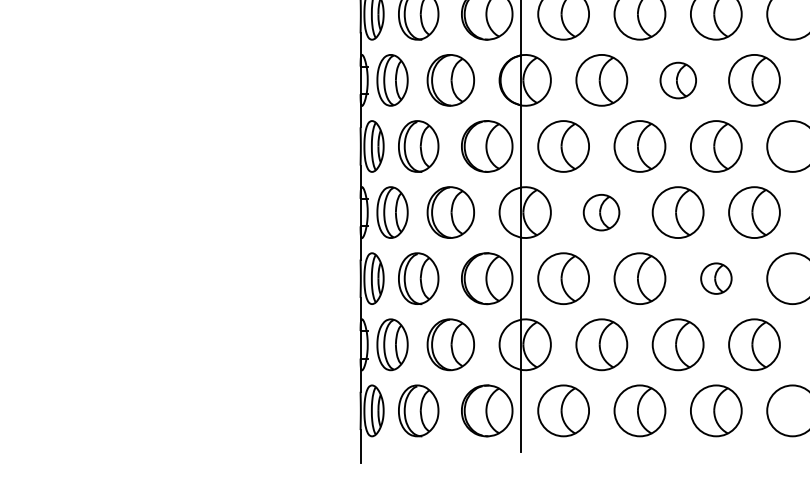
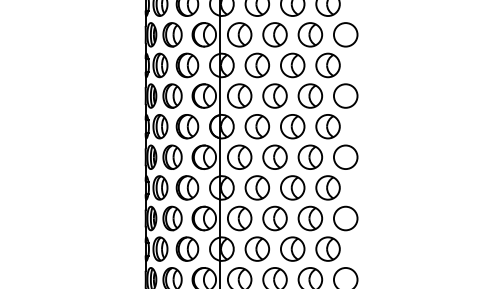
part: (677, 79) -> (292, 126), size x1.43
part: (599, 211) -> (256, 187), size x1.43
part: (716, 278) -> (310, 218), size x1.67

